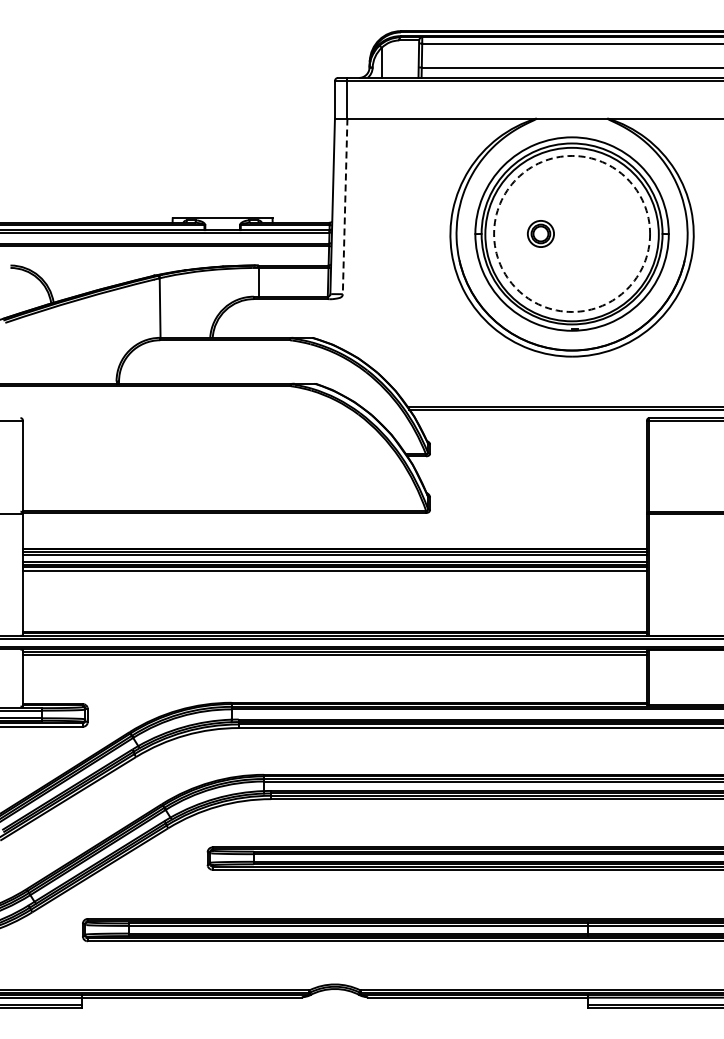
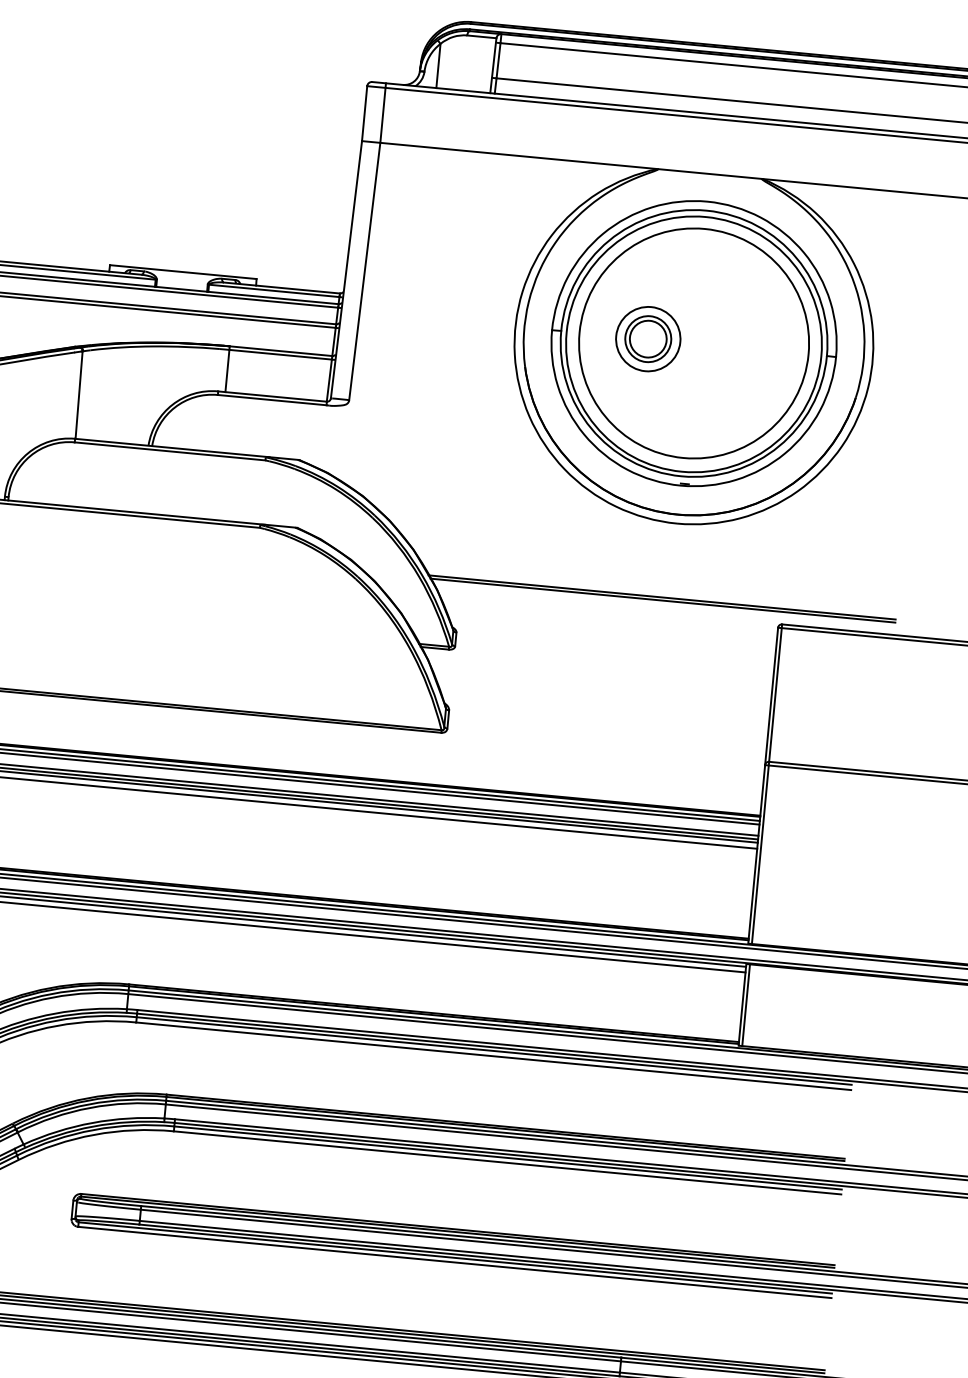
line: (345, 206) -> (365, 271), dashed -> solid
part: (540, 233) -> (647, 338), size x1.67
circle: (572, 233) -> (694, 342), dashed -> solid

